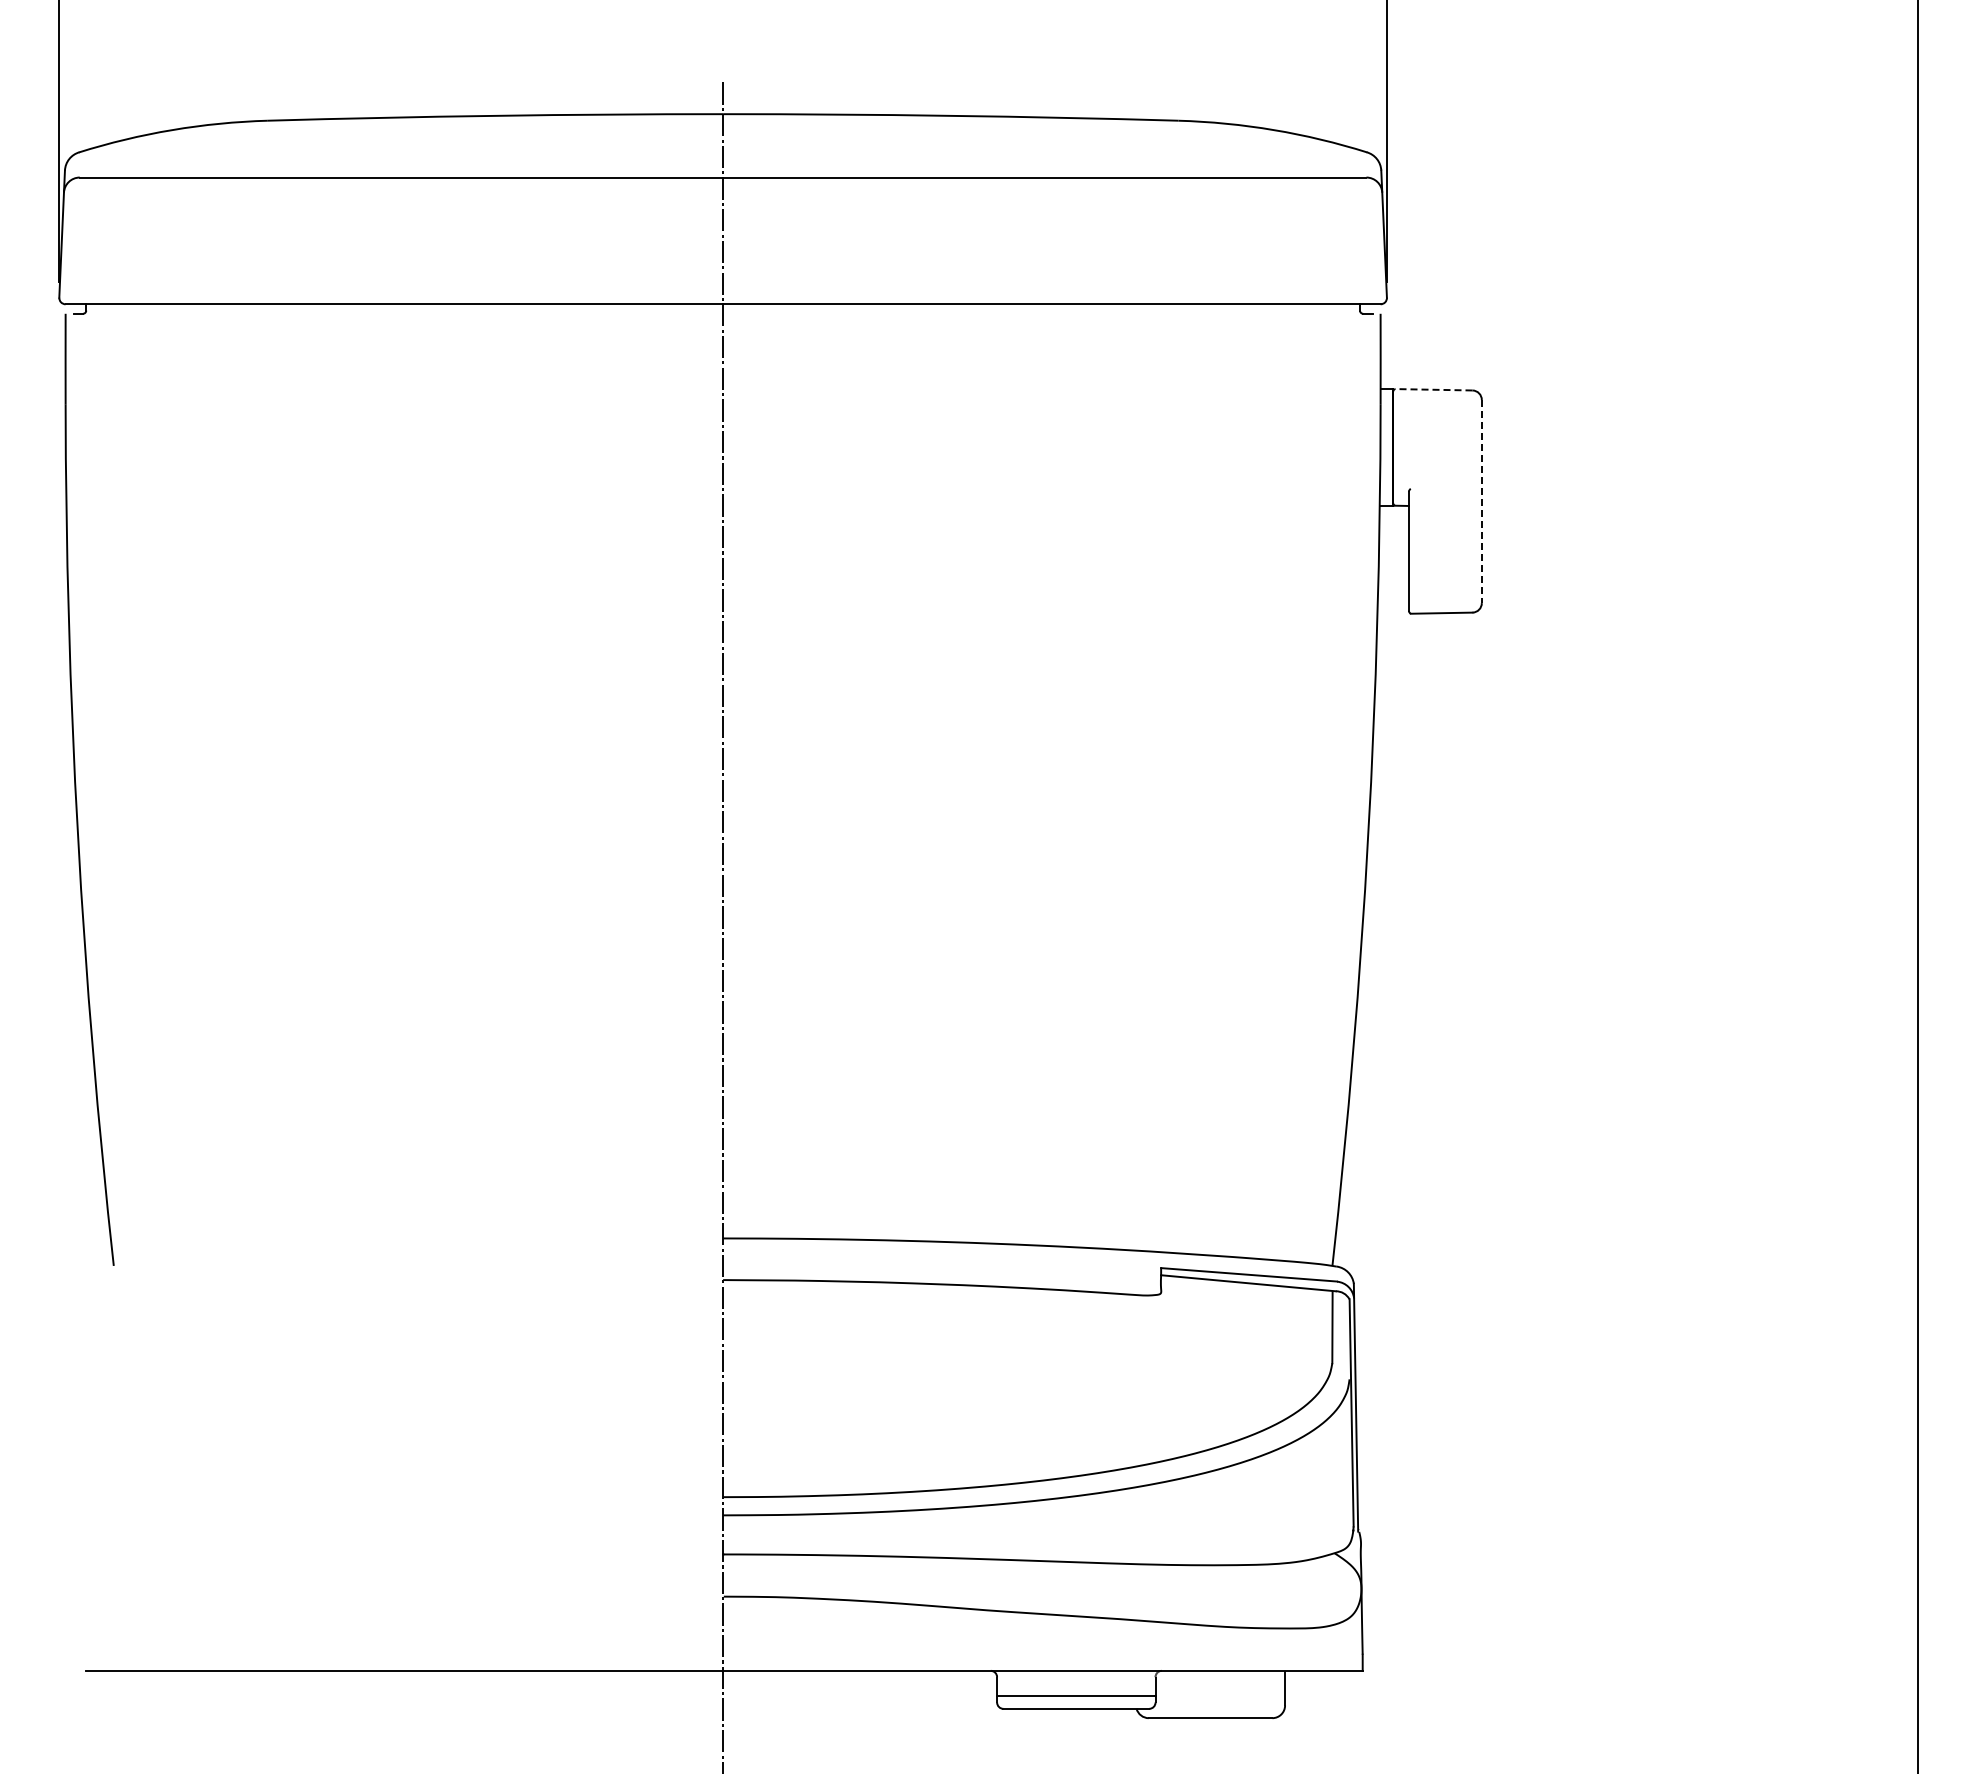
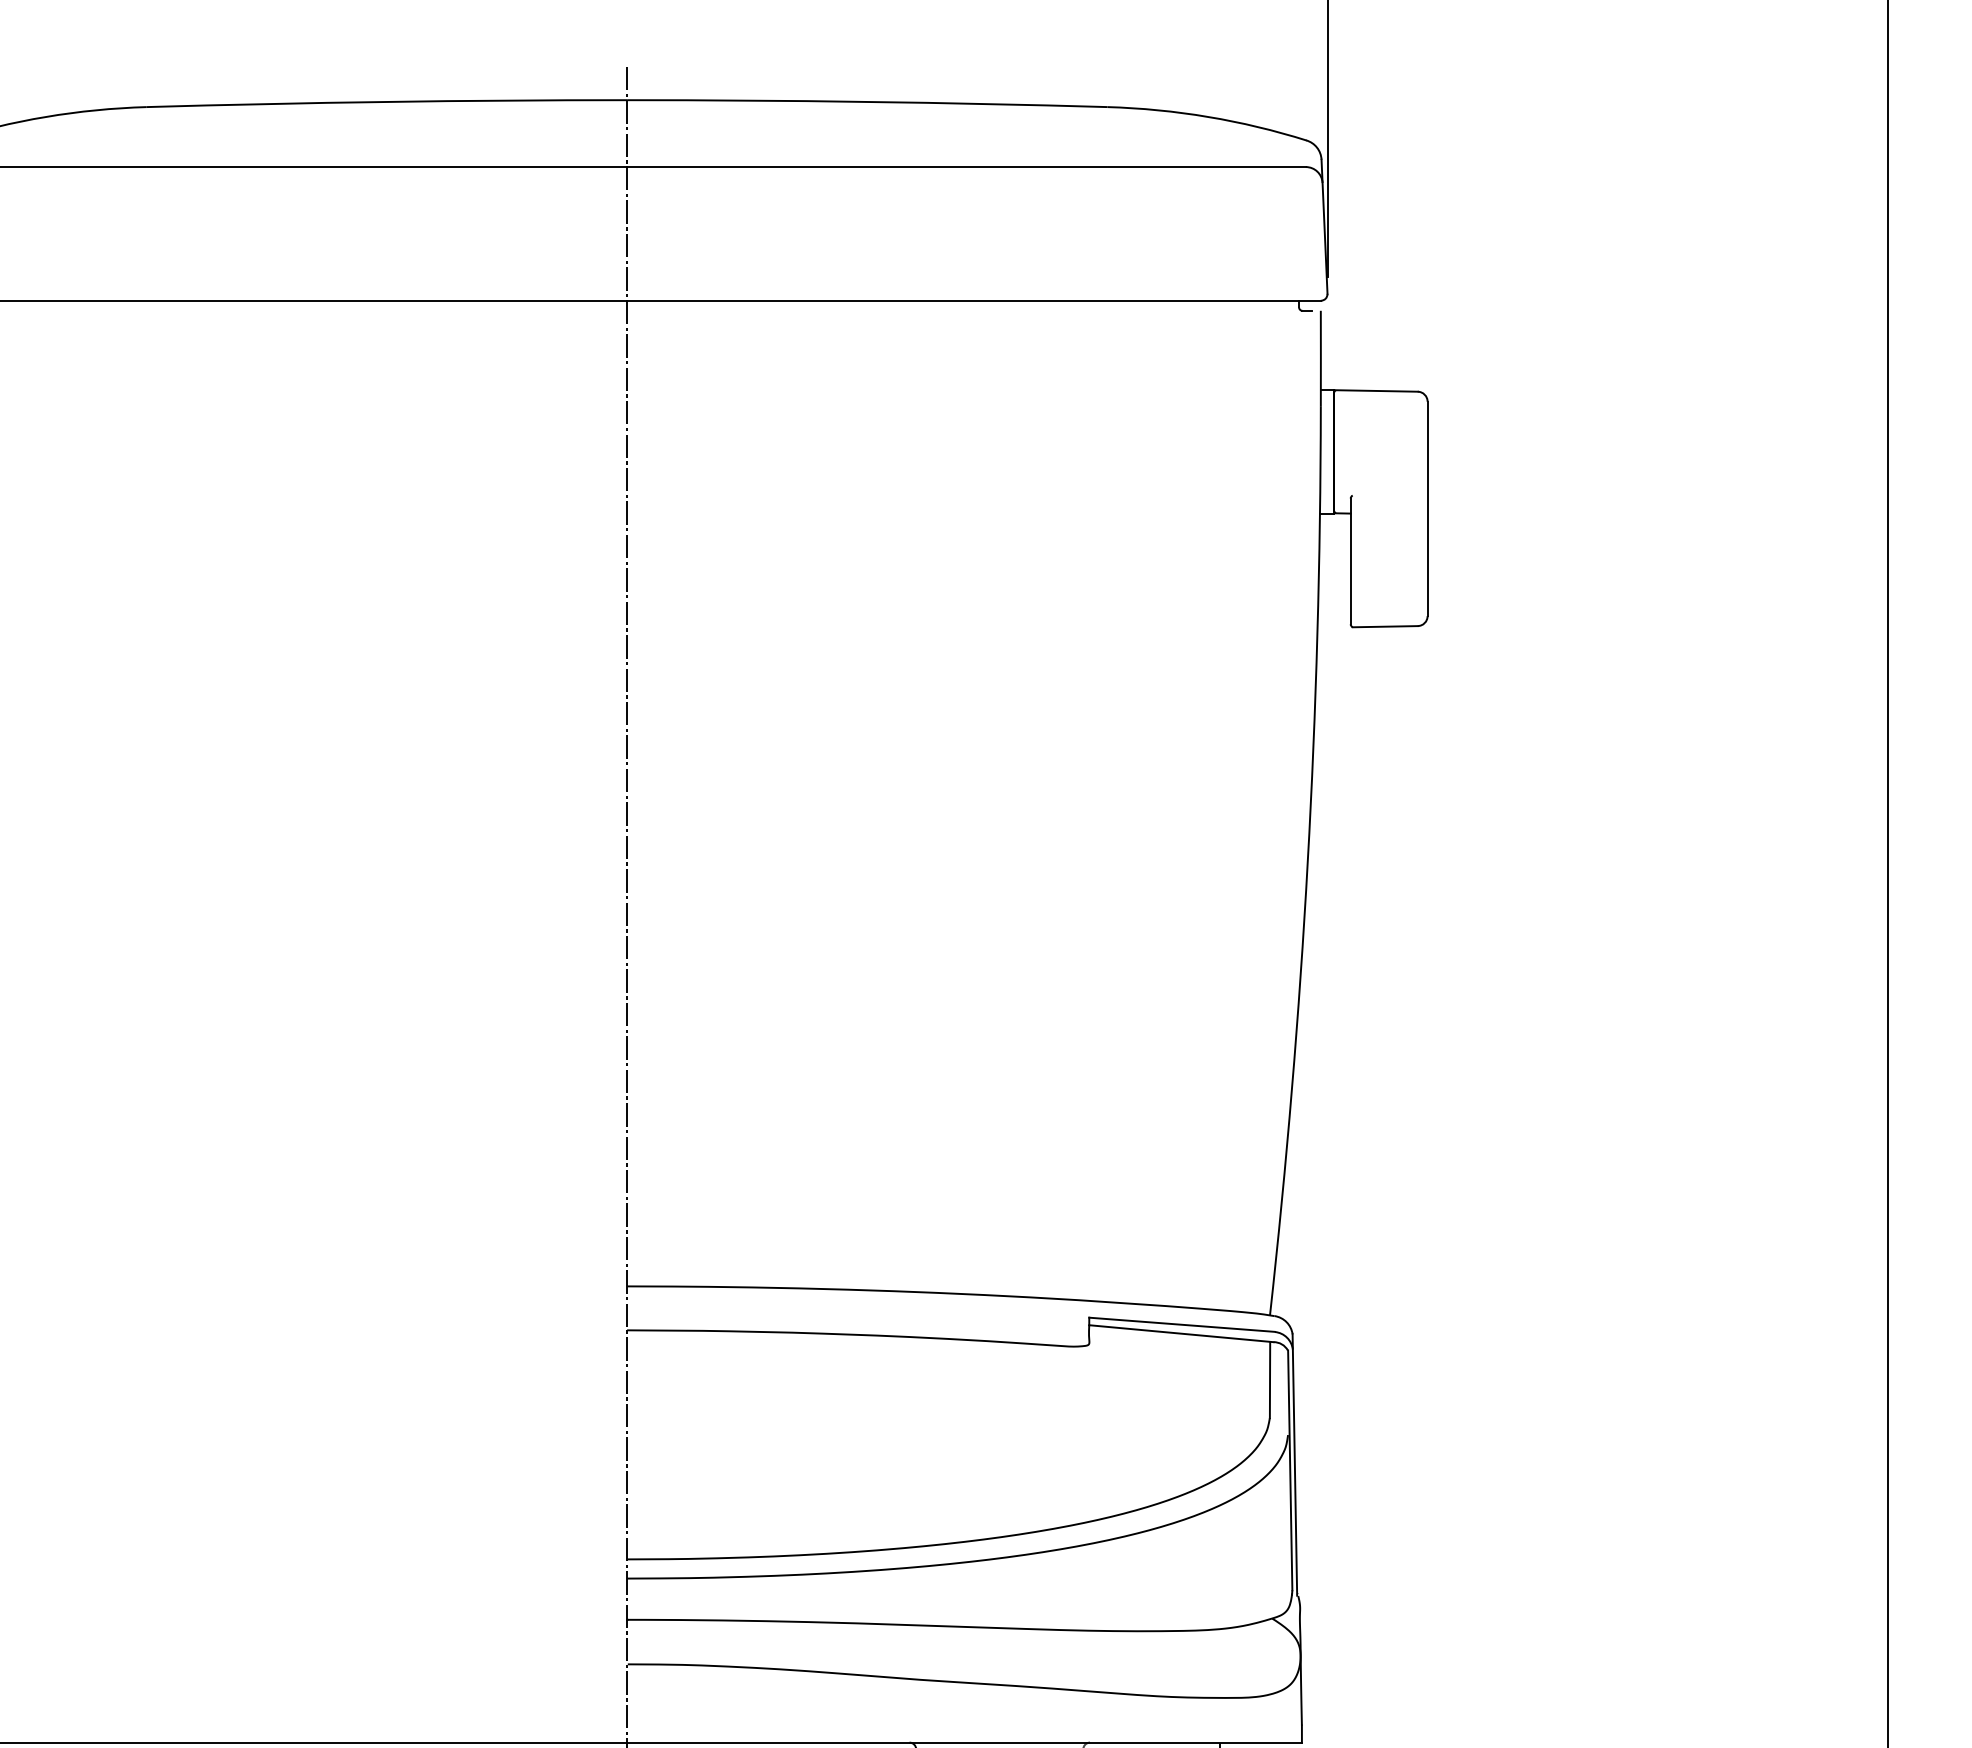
line: (1433, 389) -> (1376, 390), dashed -> solid
line: (1481, 501) -> (1427, 508), dashed -> solid

